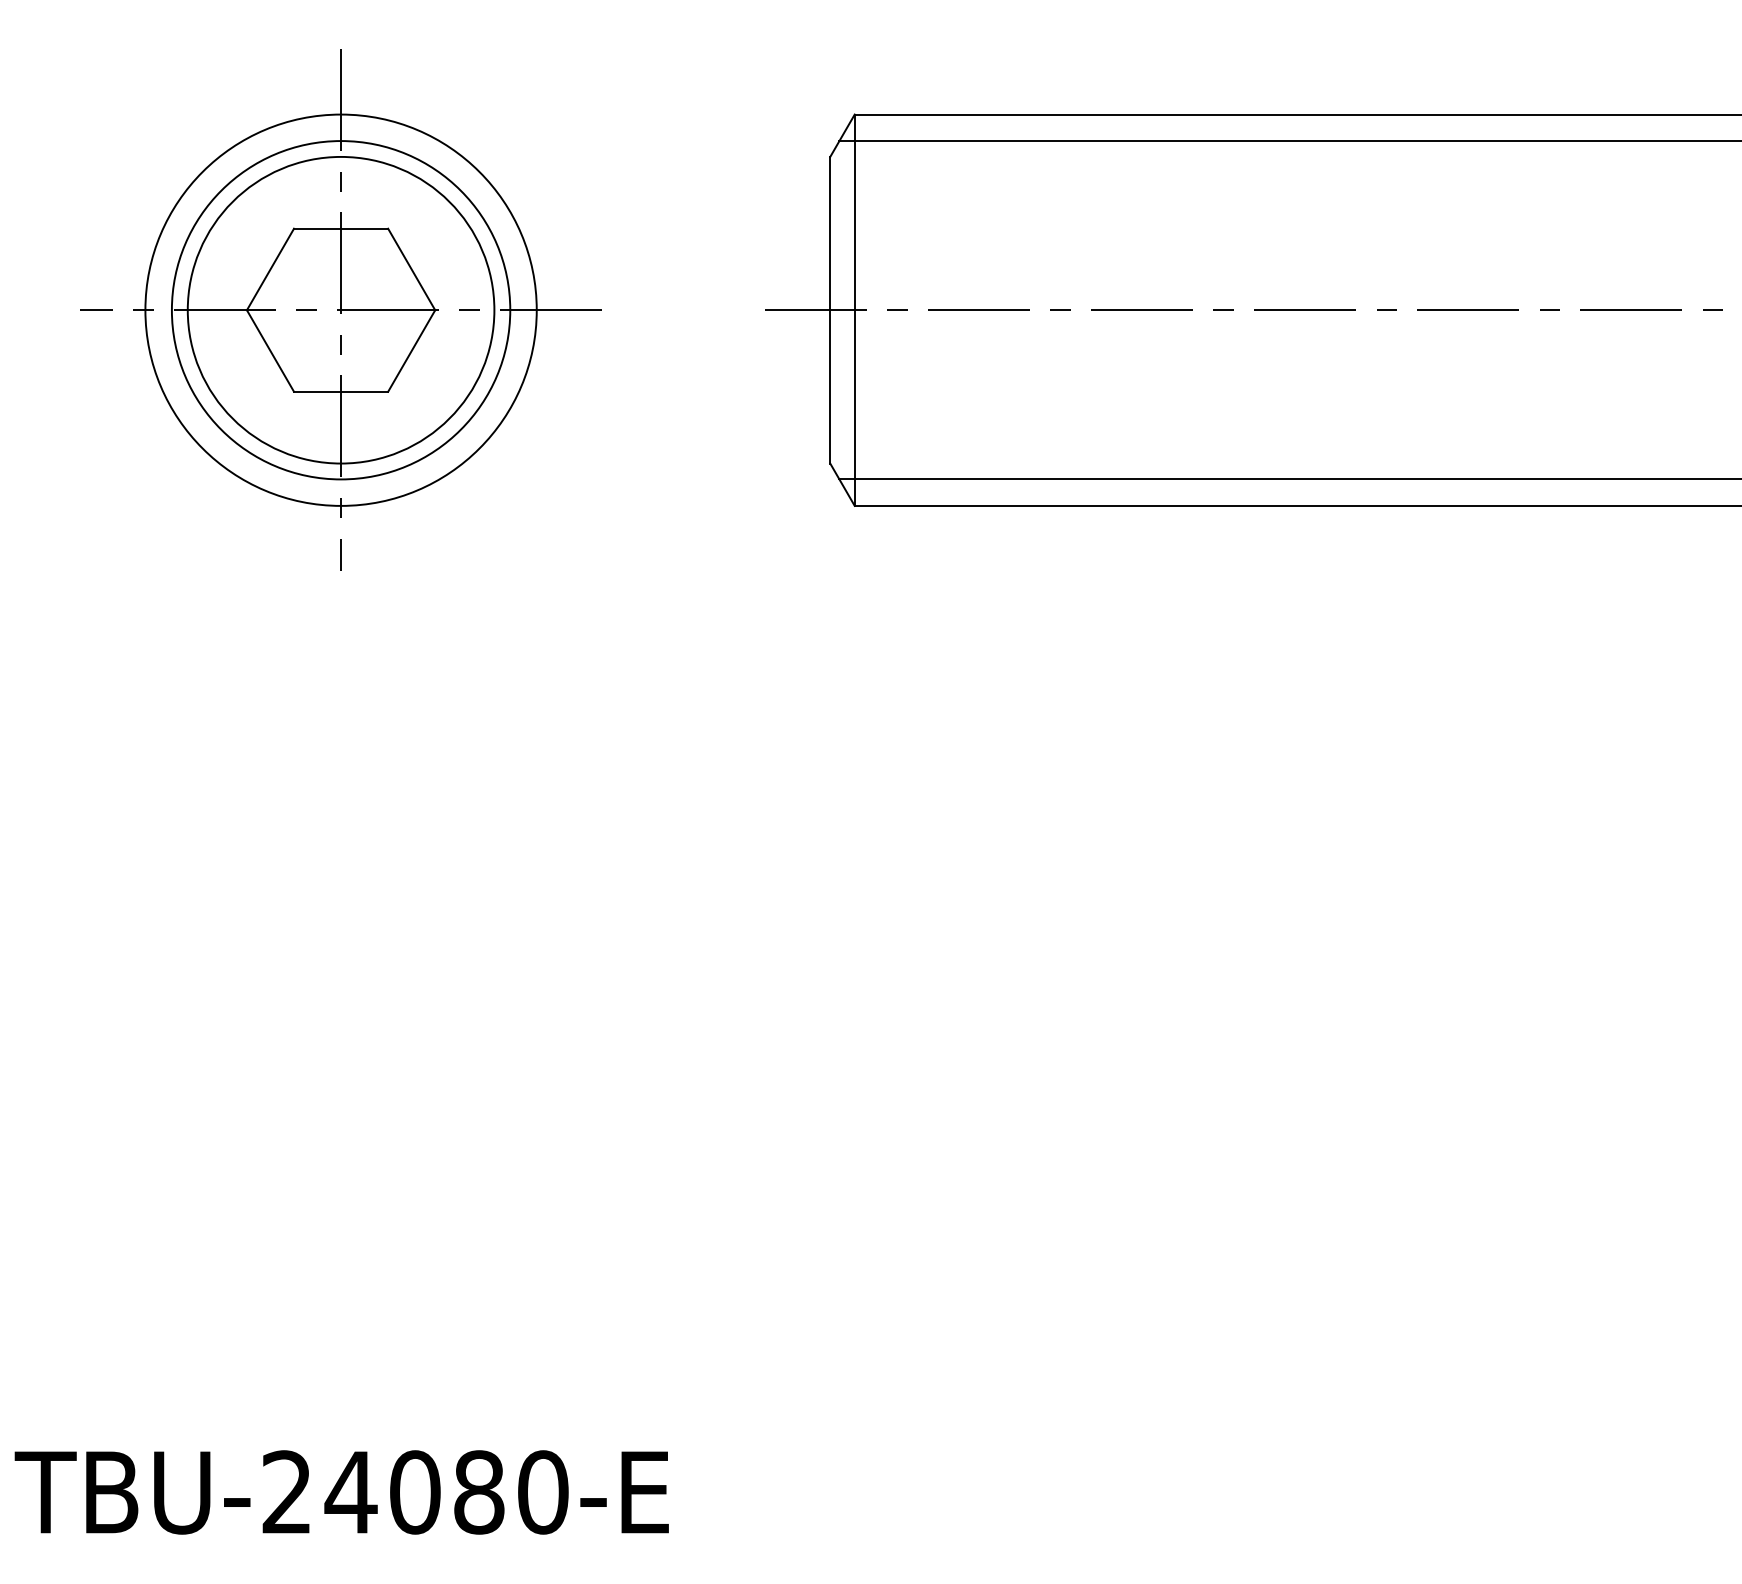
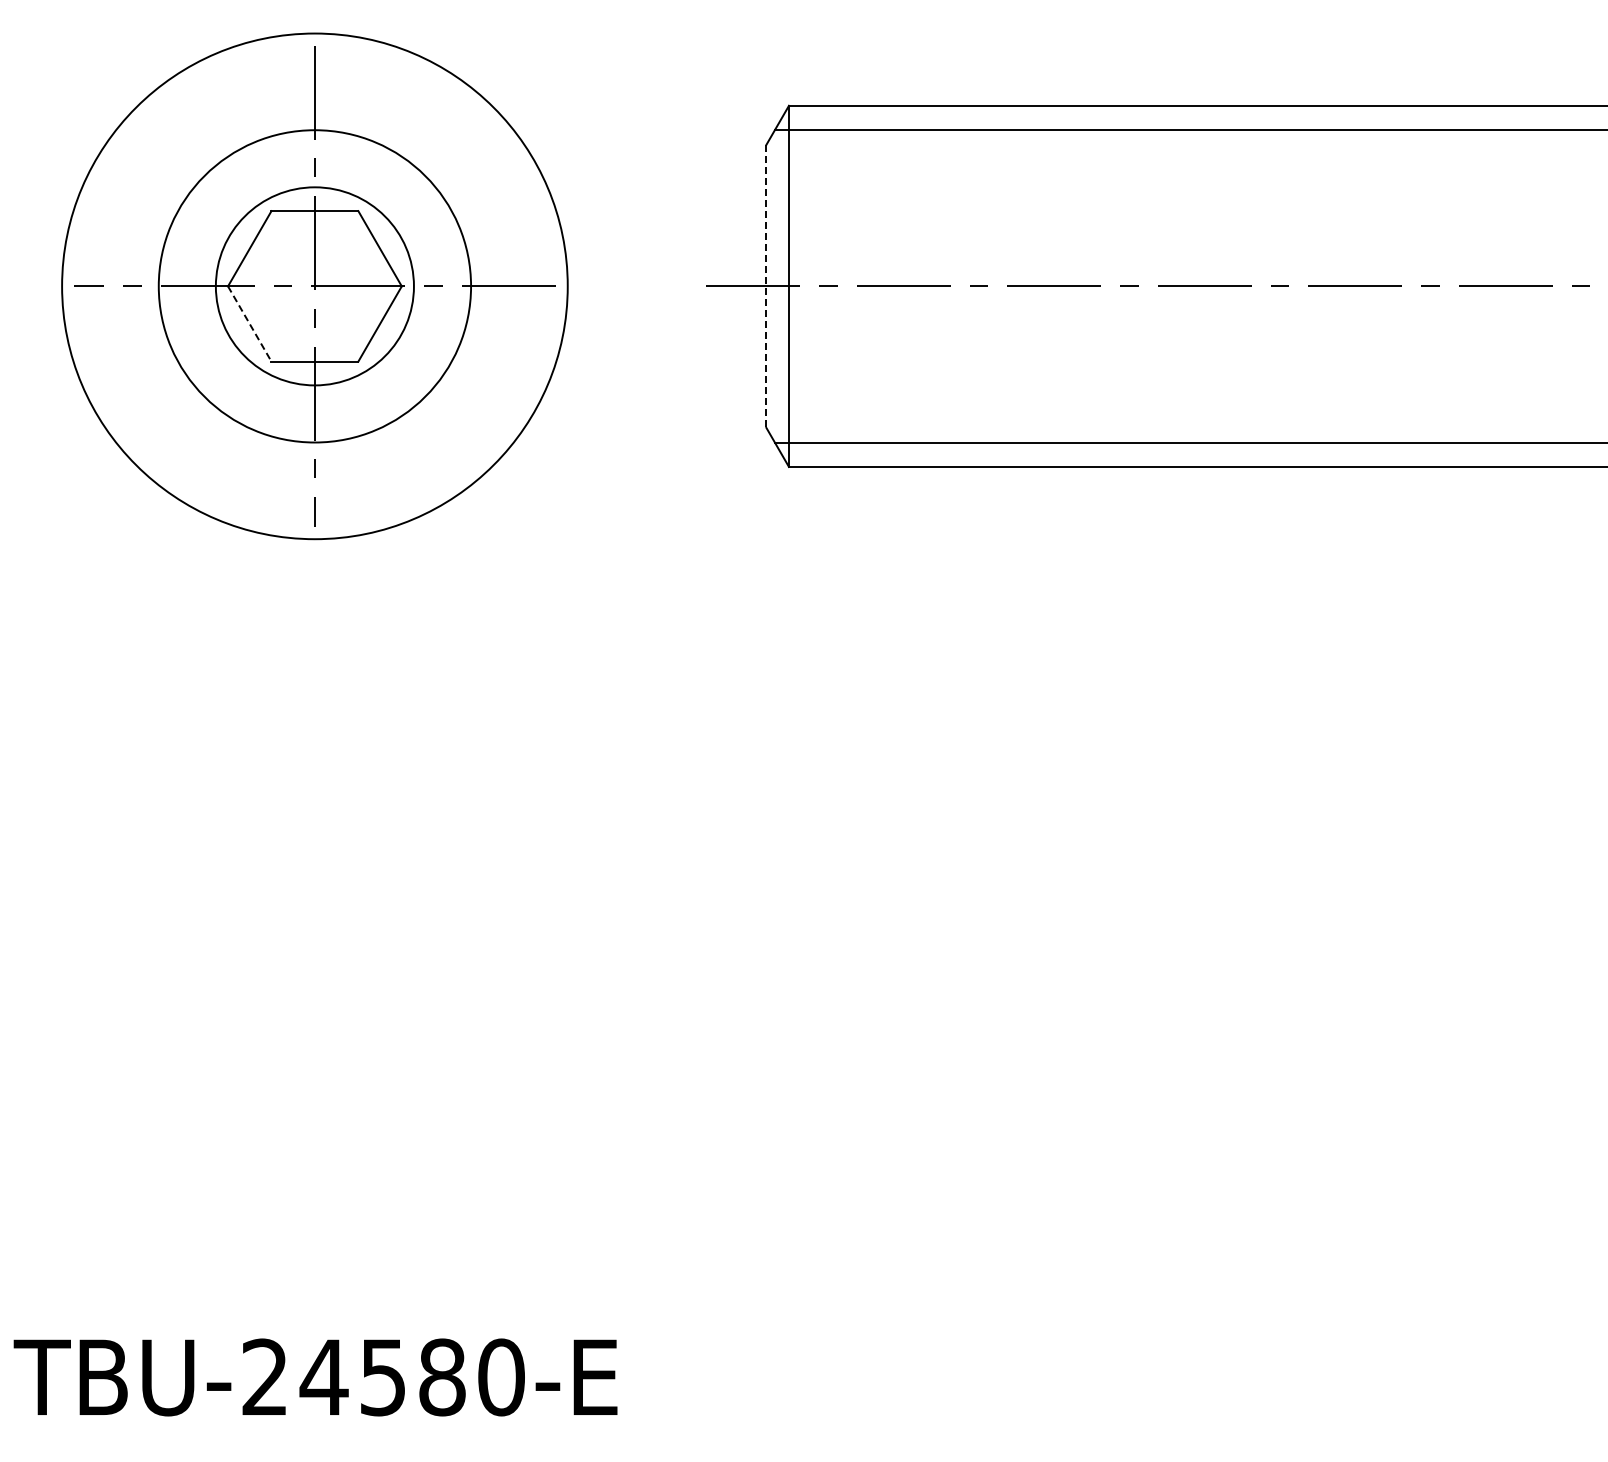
circle: (340, 309) -> (314, 285), size x0.7
circle: (340, 309) -> (314, 285), size x1.4
line: (830, 310) -> (766, 286), solid -> dashed
line: (271, 351) -> (250, 324), solid -> dashed
text: (415, 1492) -> (383, 1377), TBU-24080-E -> TBU-24580-E

